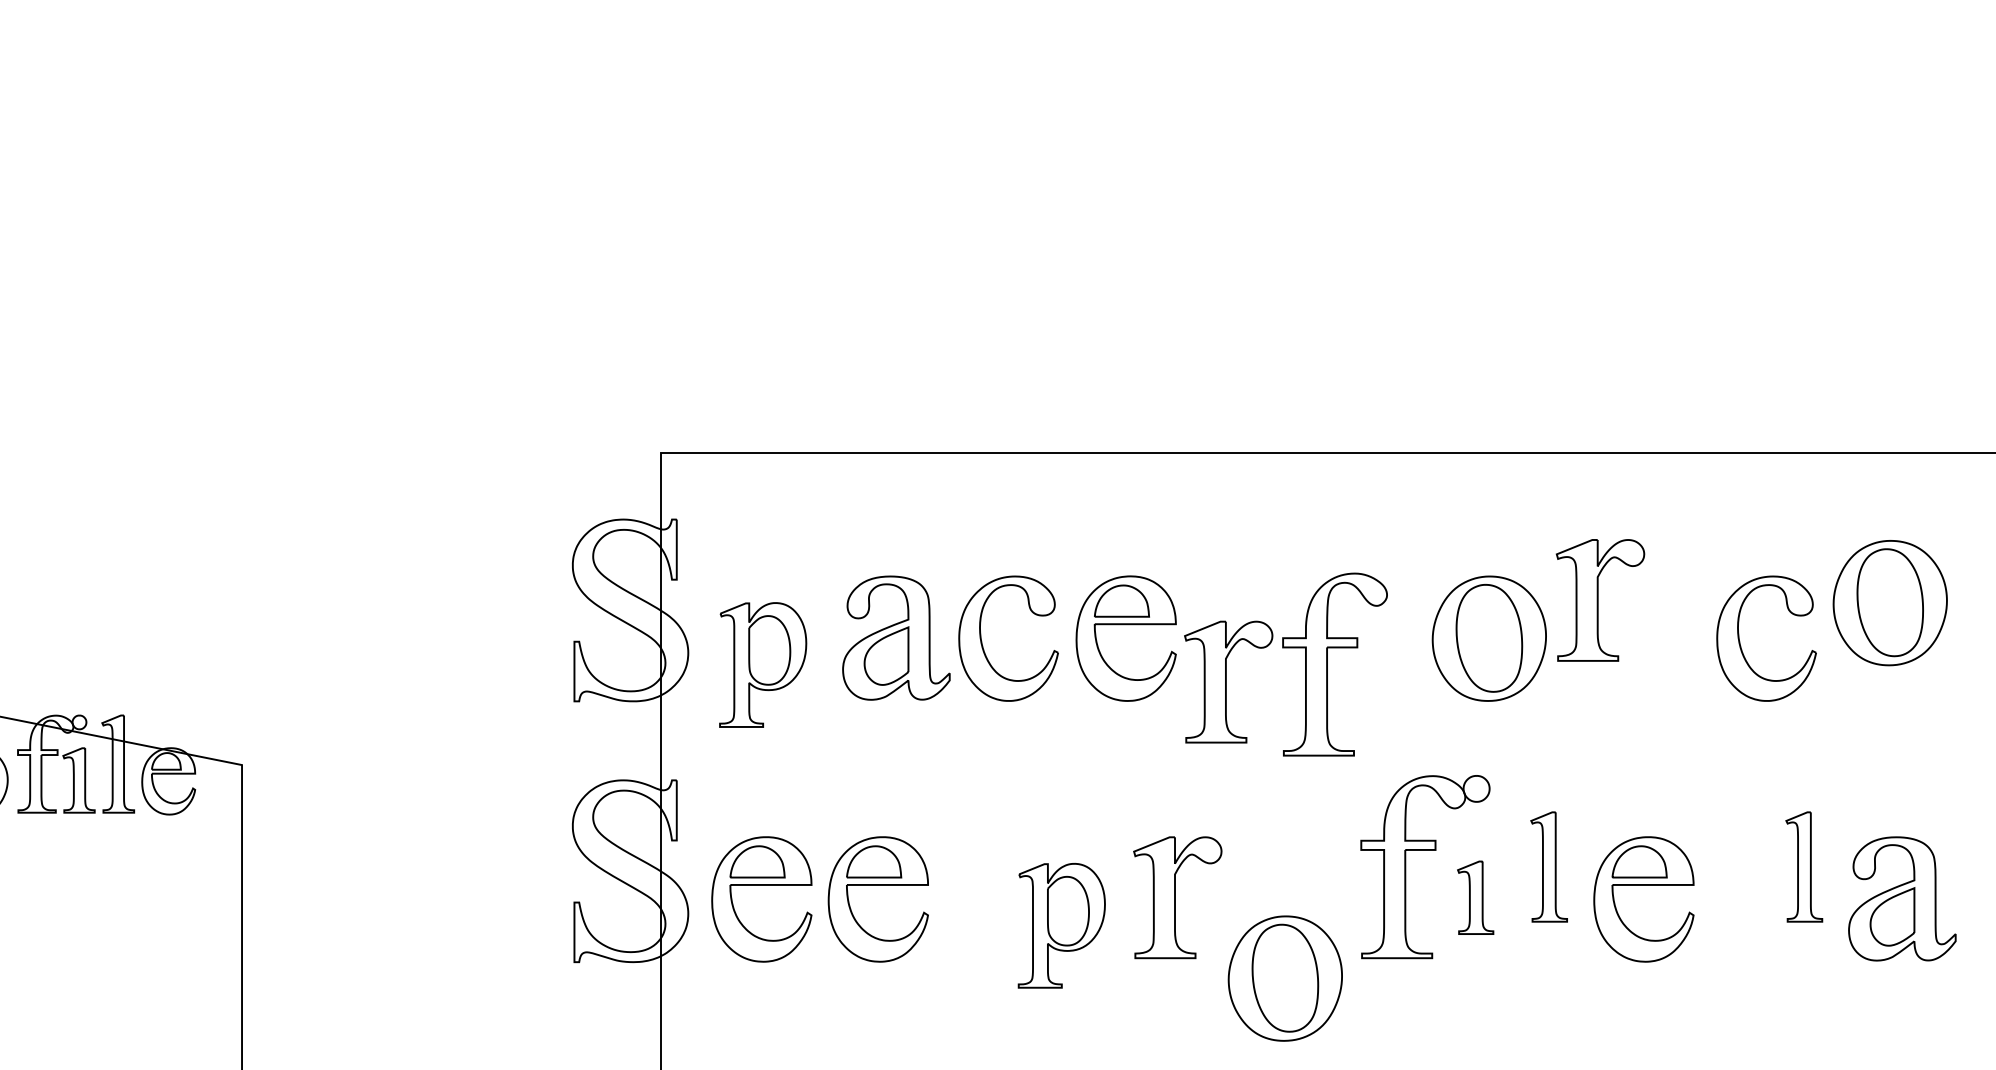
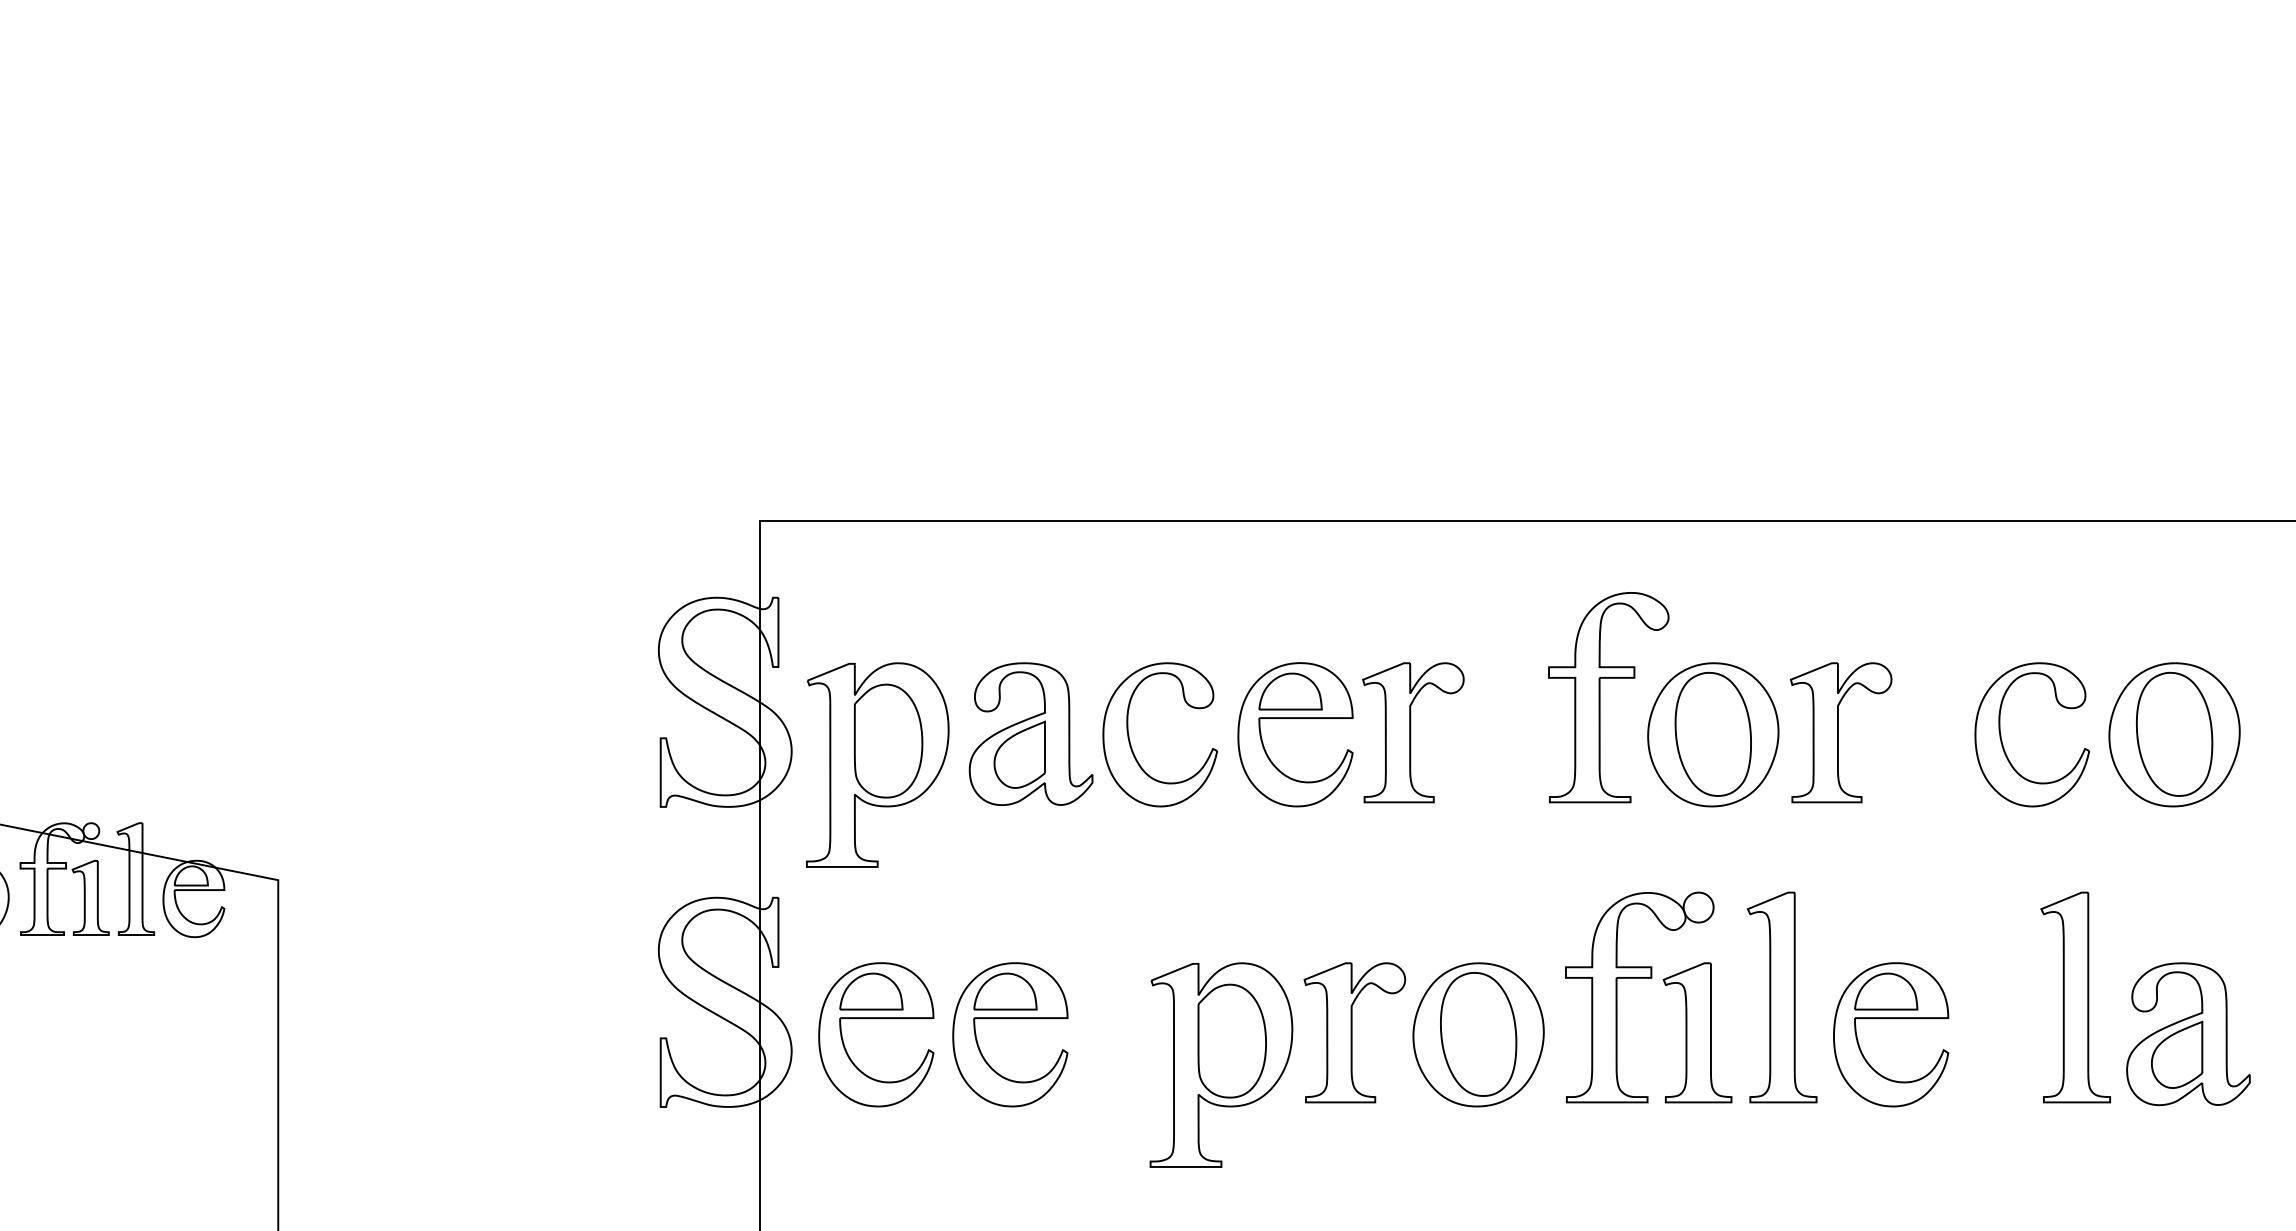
part: (1599, 600) -> (1840, 732), moved
part: (1890, 602) -> (2174, 734), moved
part: (762, 664) -> (877, 764), size x1.43
part: (1327, 664) -> (1600, 697), moved
part: (1228, 681) -> (1413, 732), moved
part: (1548, 867) -> (1781, 997), size x1.67
part: (1804, 867) -> (2075, 997), size x1.67
part: (1475, 897) -> (1697, 1032), size x1.67
part: (1061, 925) -> (1221, 1064), size x1.43
part: (1285, 978) -> (1478, 1034), moved

